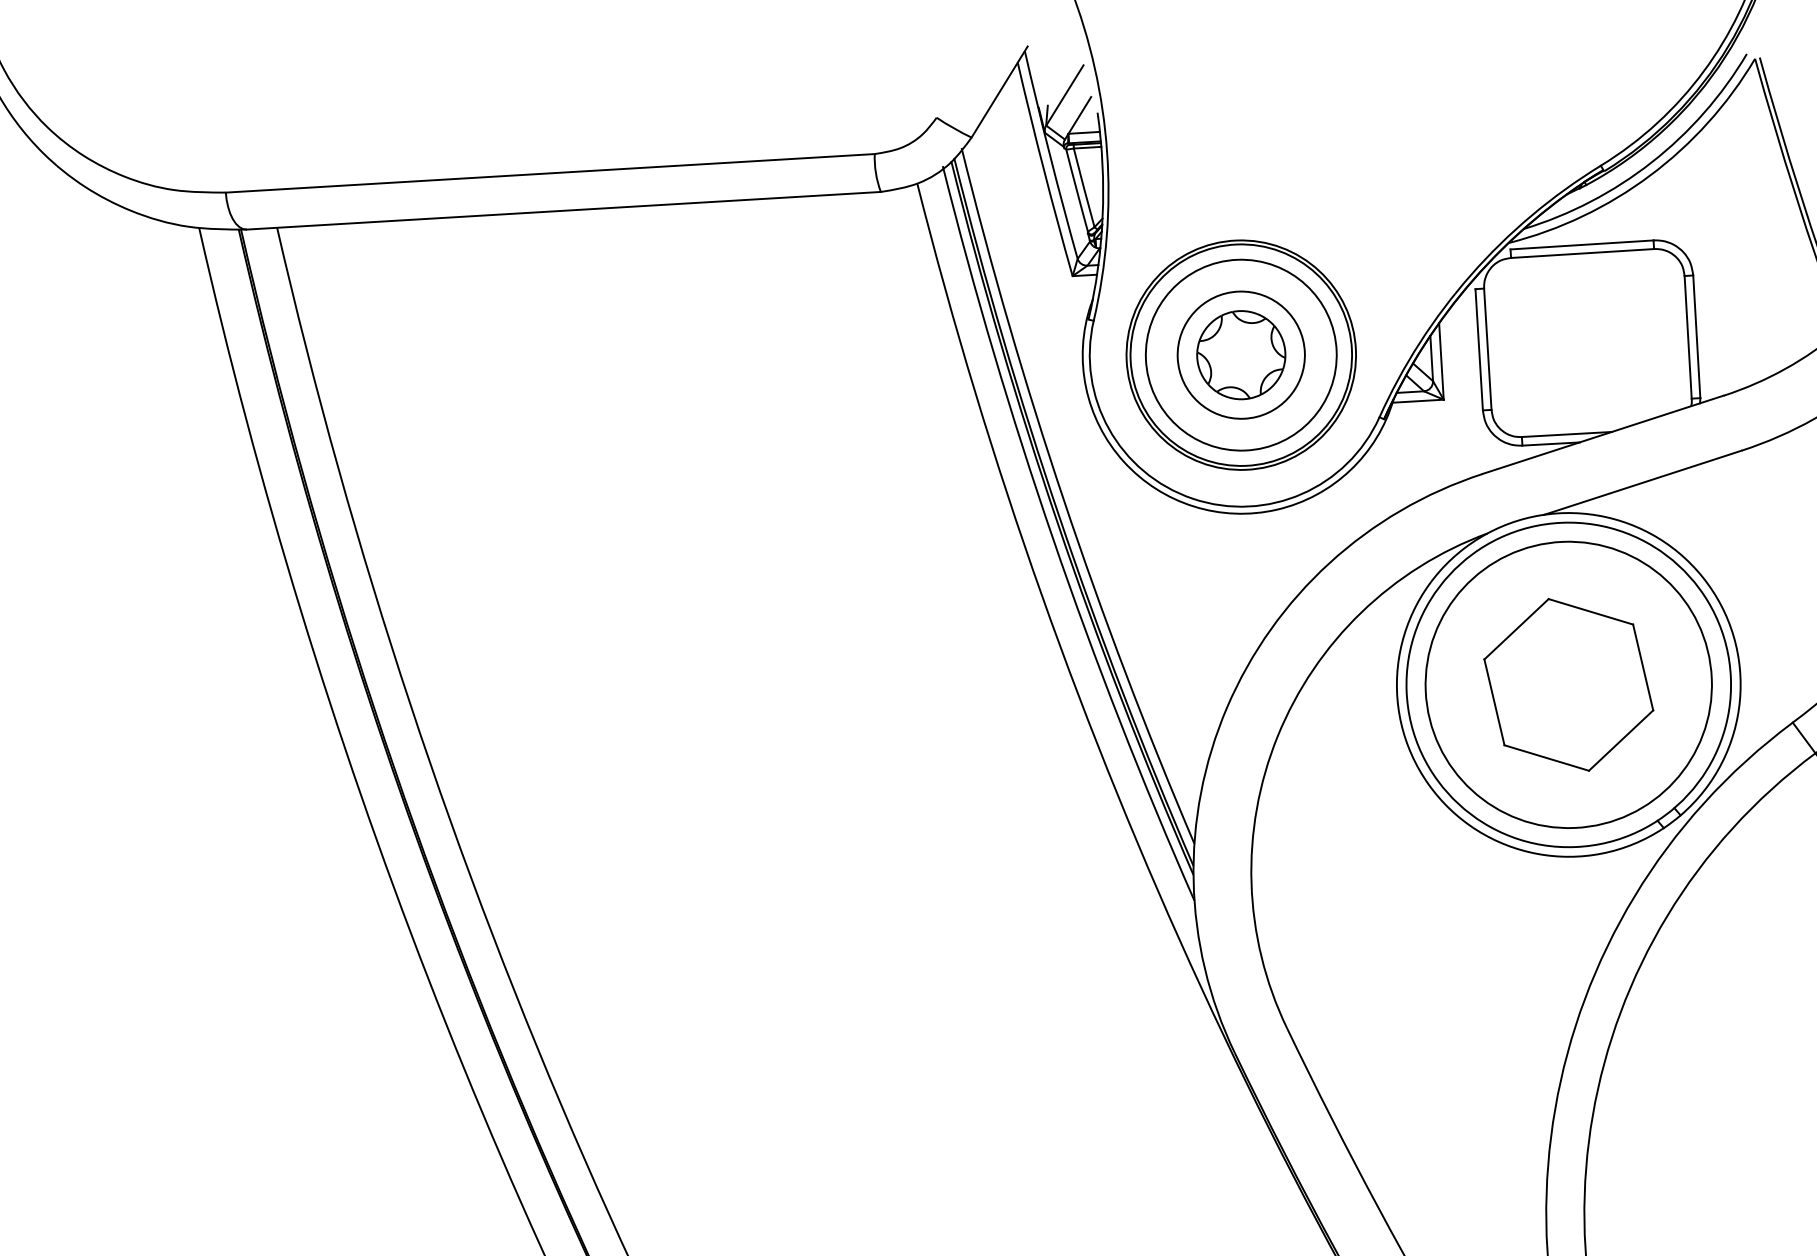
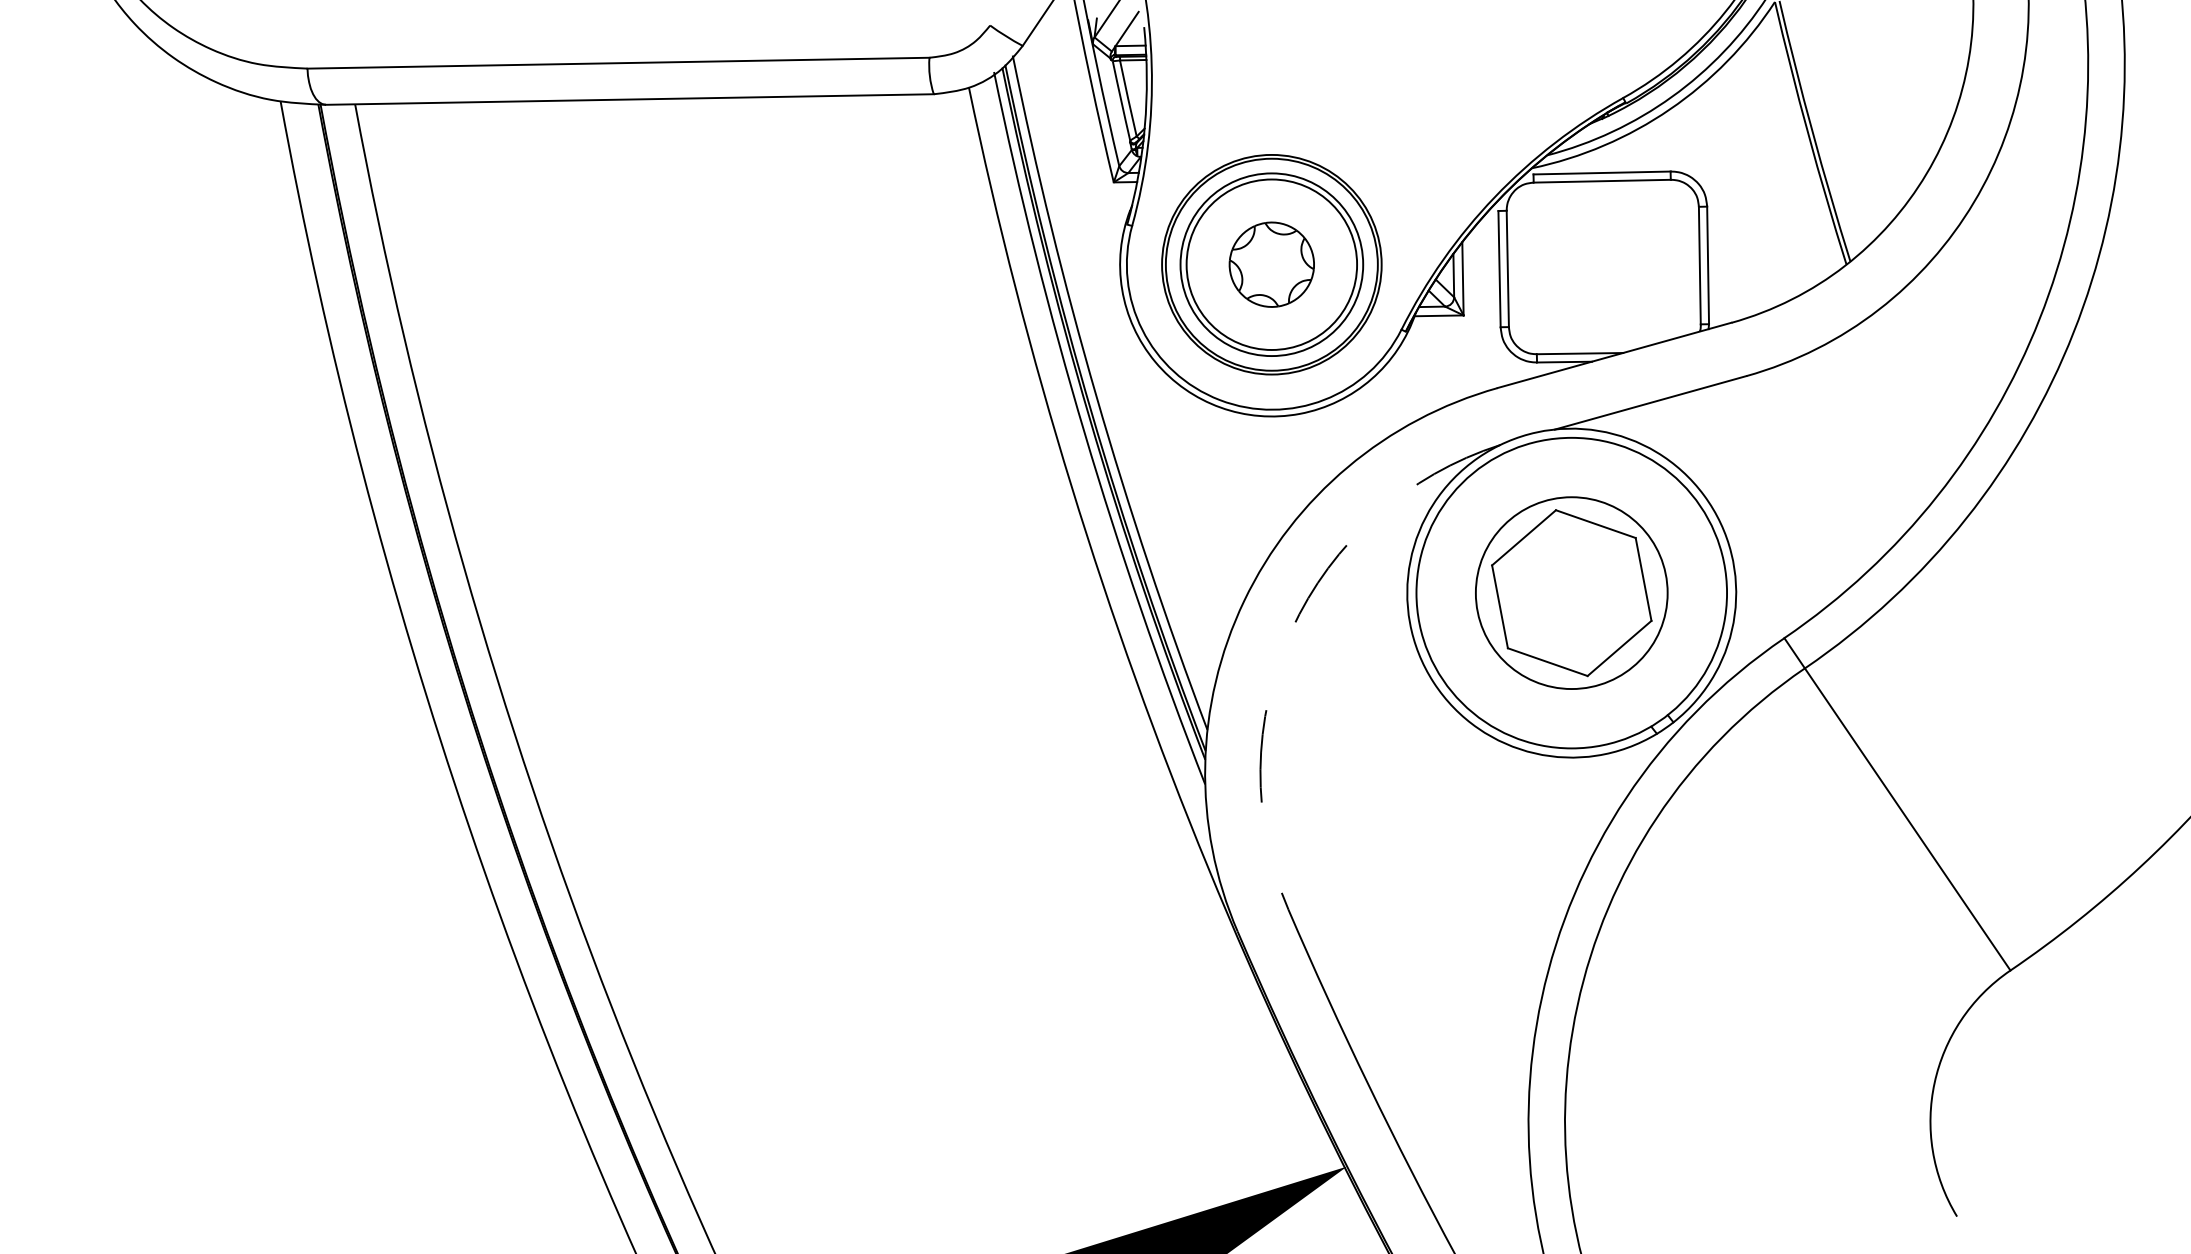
circle: (1240, 354) -> (1271, 264), size x1.4
circle: (1568, 685) -> (1571, 593), size x0.7
arc: (1277, 736) -> (1291, 630), solid -> dashed

